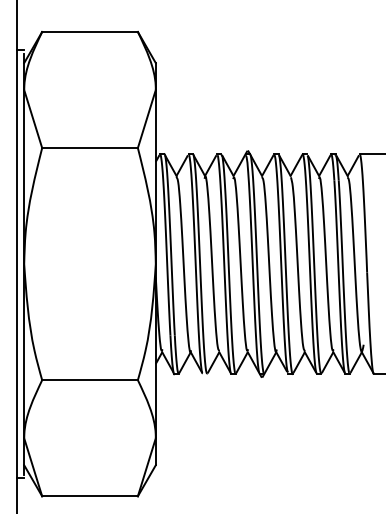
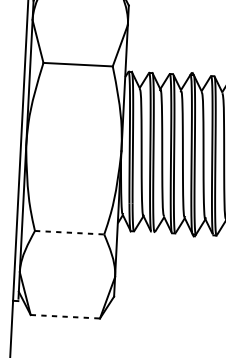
line: (90, 380) -> (69, 232), solid -> dashed
line: (90, 496) -> (65, 316), solid -> dashed

